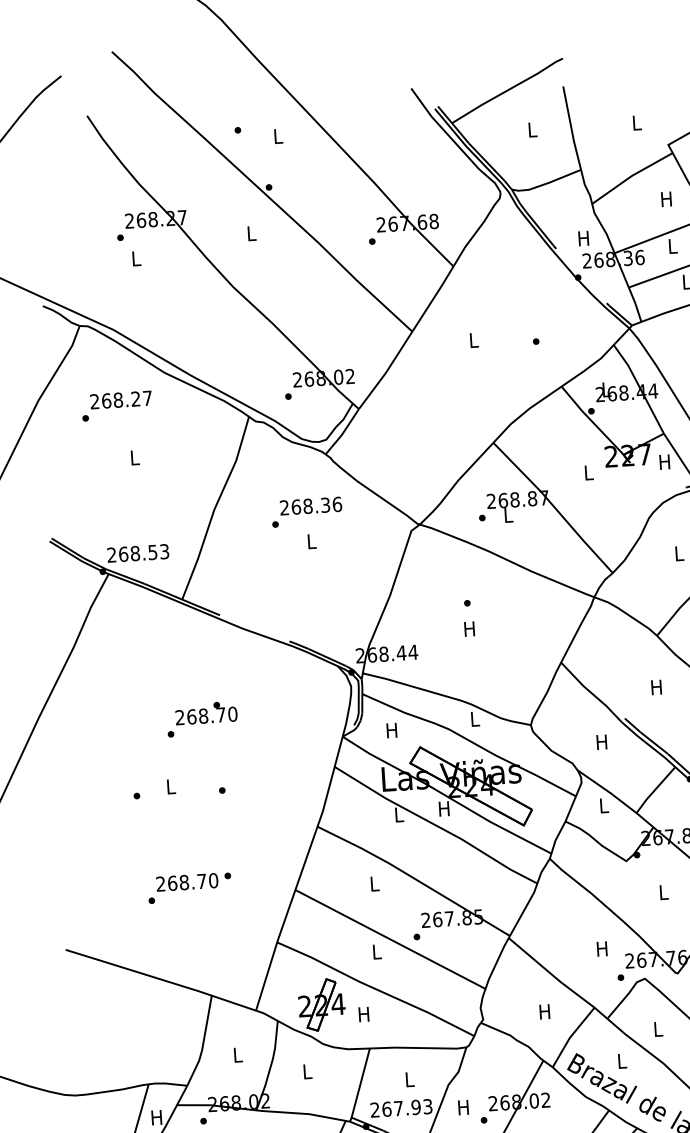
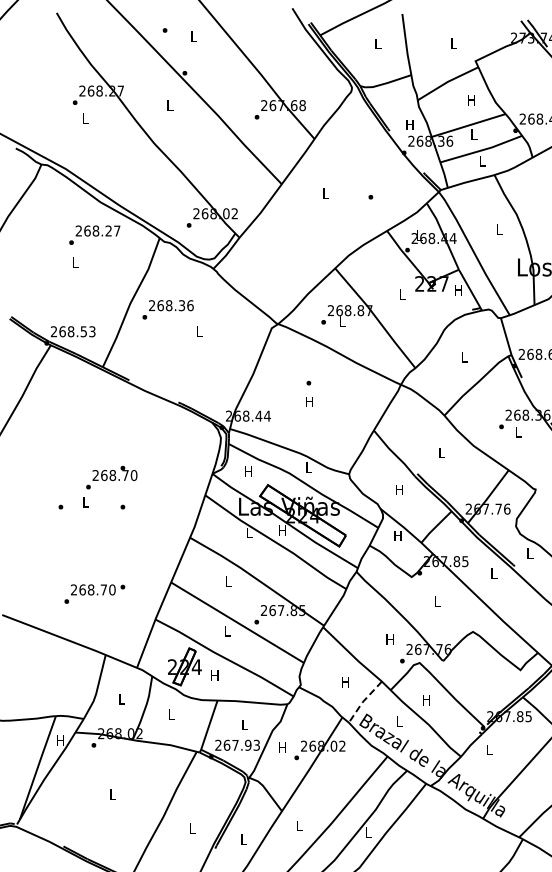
text: (116, 405) -> (94, 234), moved
text: (306, 511) -> (167, 309), moved
text: (656, 686) -> (441, 452), H -> L
text: (201, 719) -> (111, 477), moved
text: (602, 805) -> (397, 535), L -> H
text: (189, 887) -> (94, 593), moved
text: (657, 1029) -> (426, 700), L -> H
line: (570, 1036) -> (363, 701), solid -> dashed

